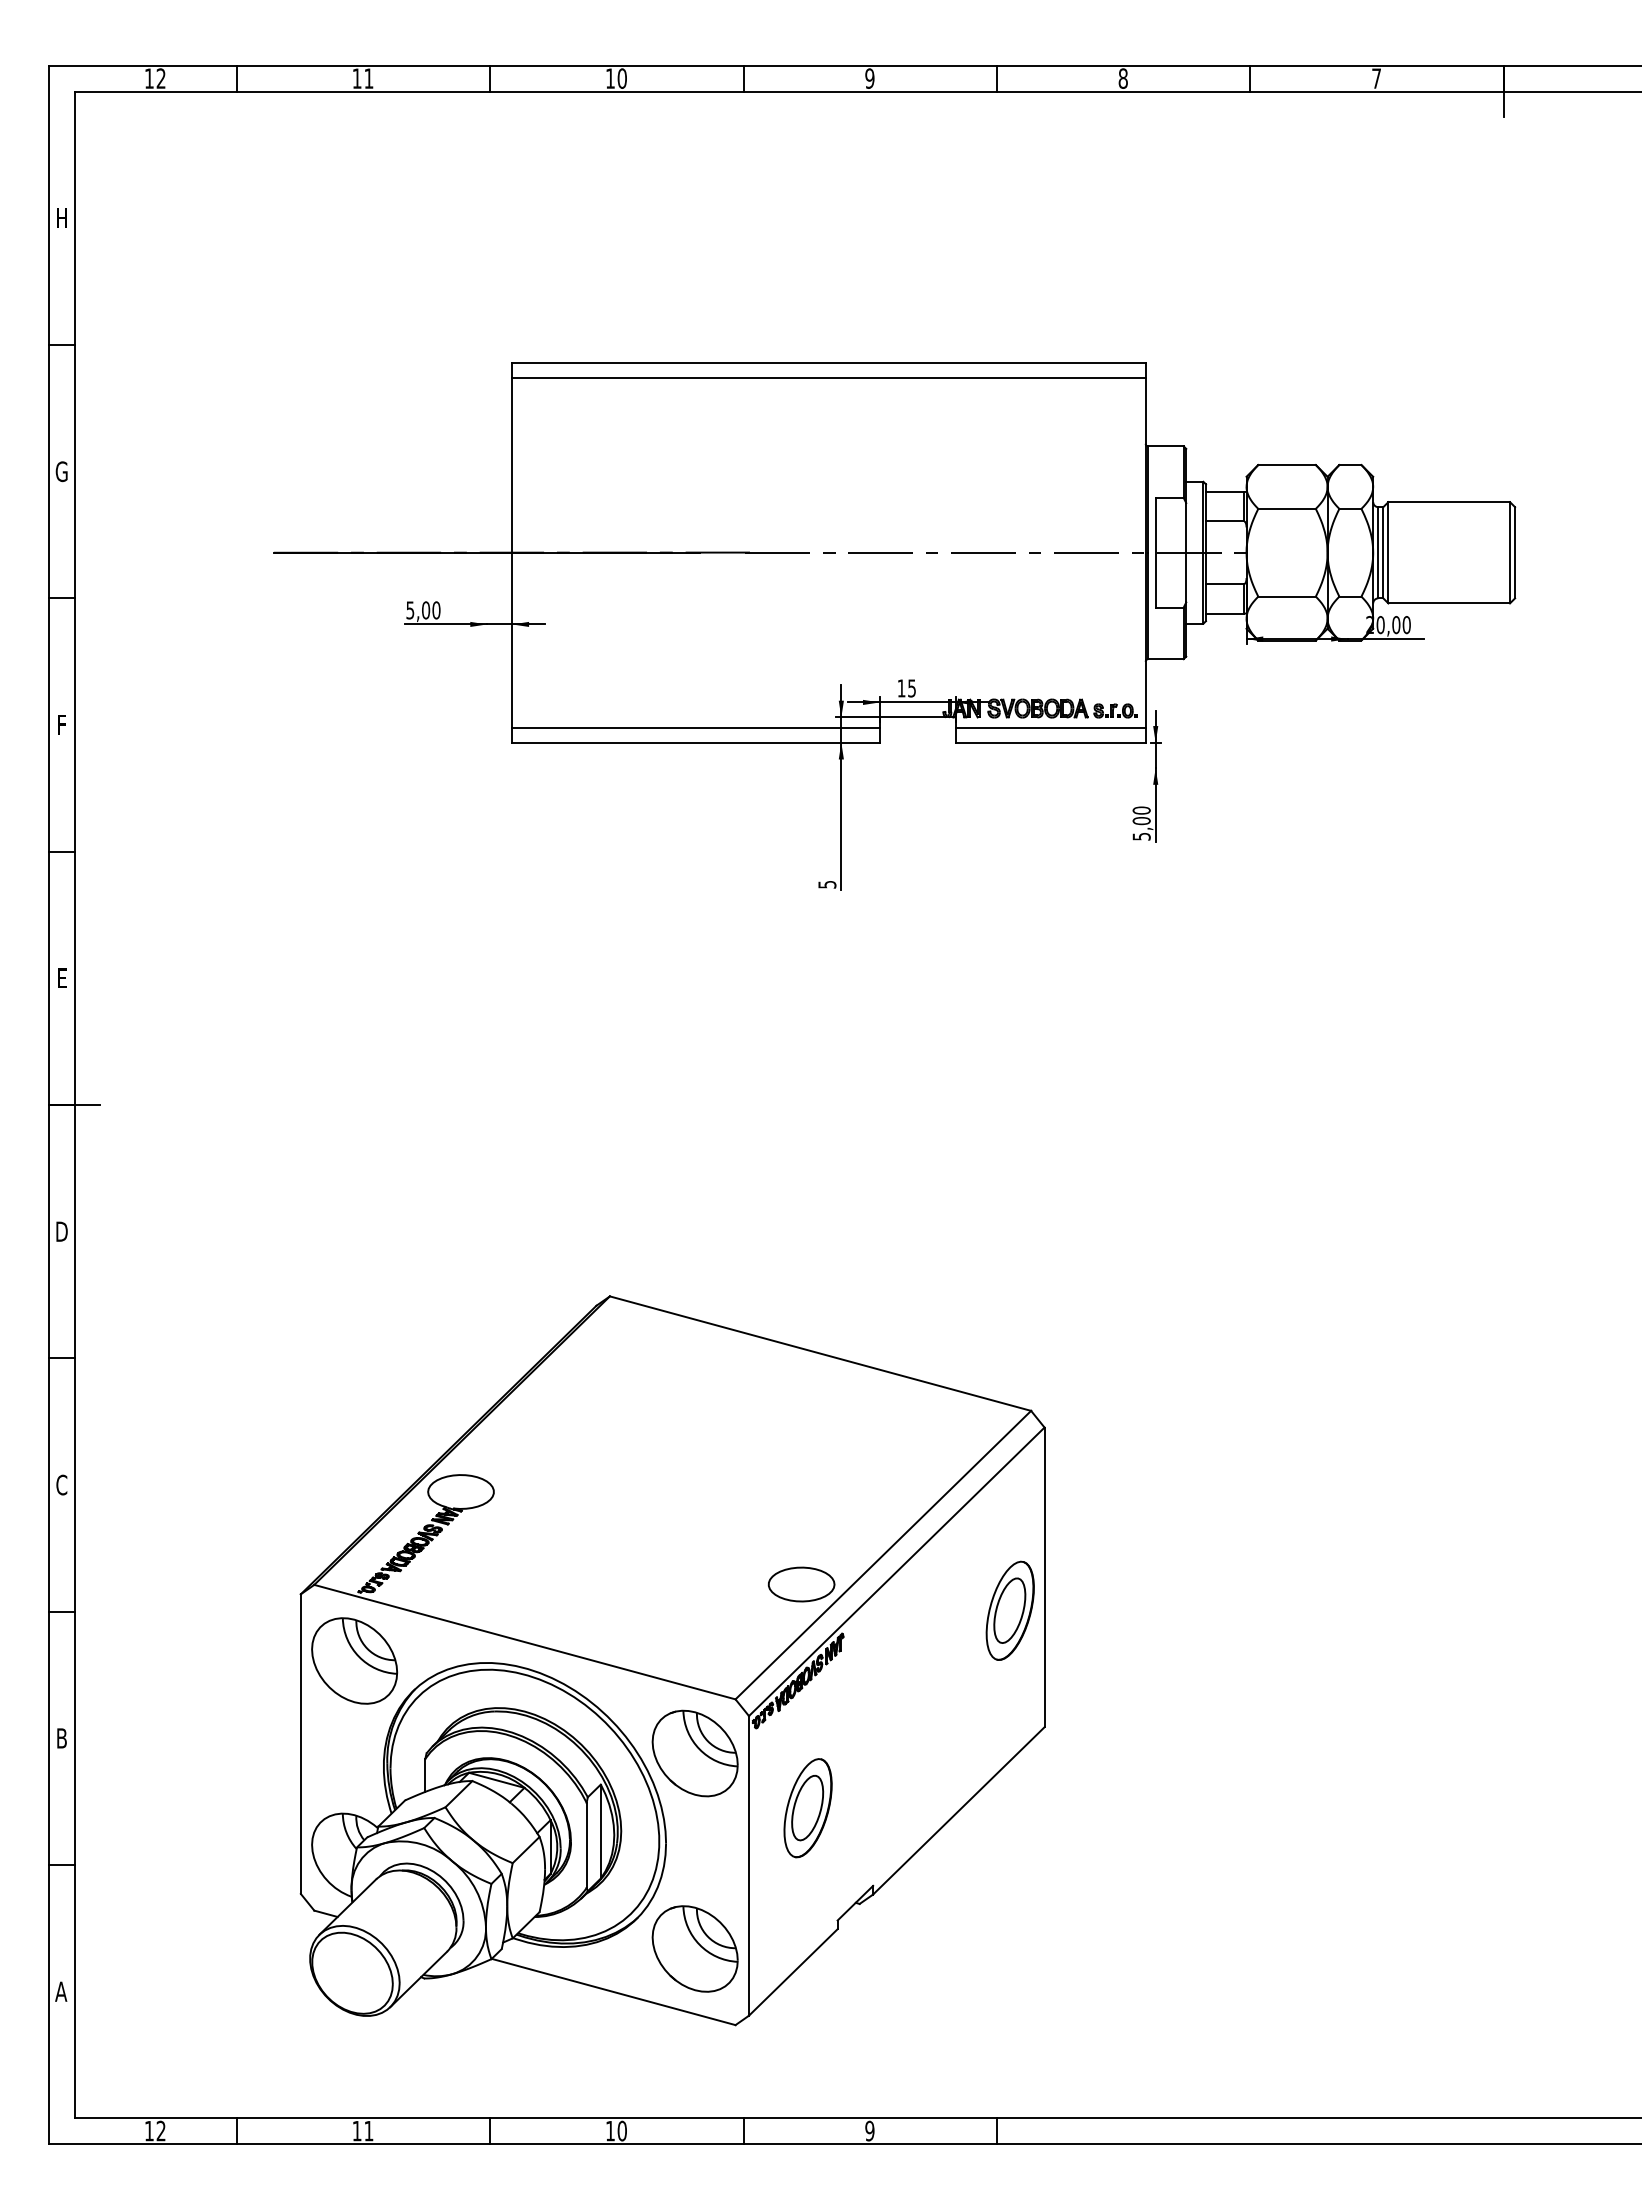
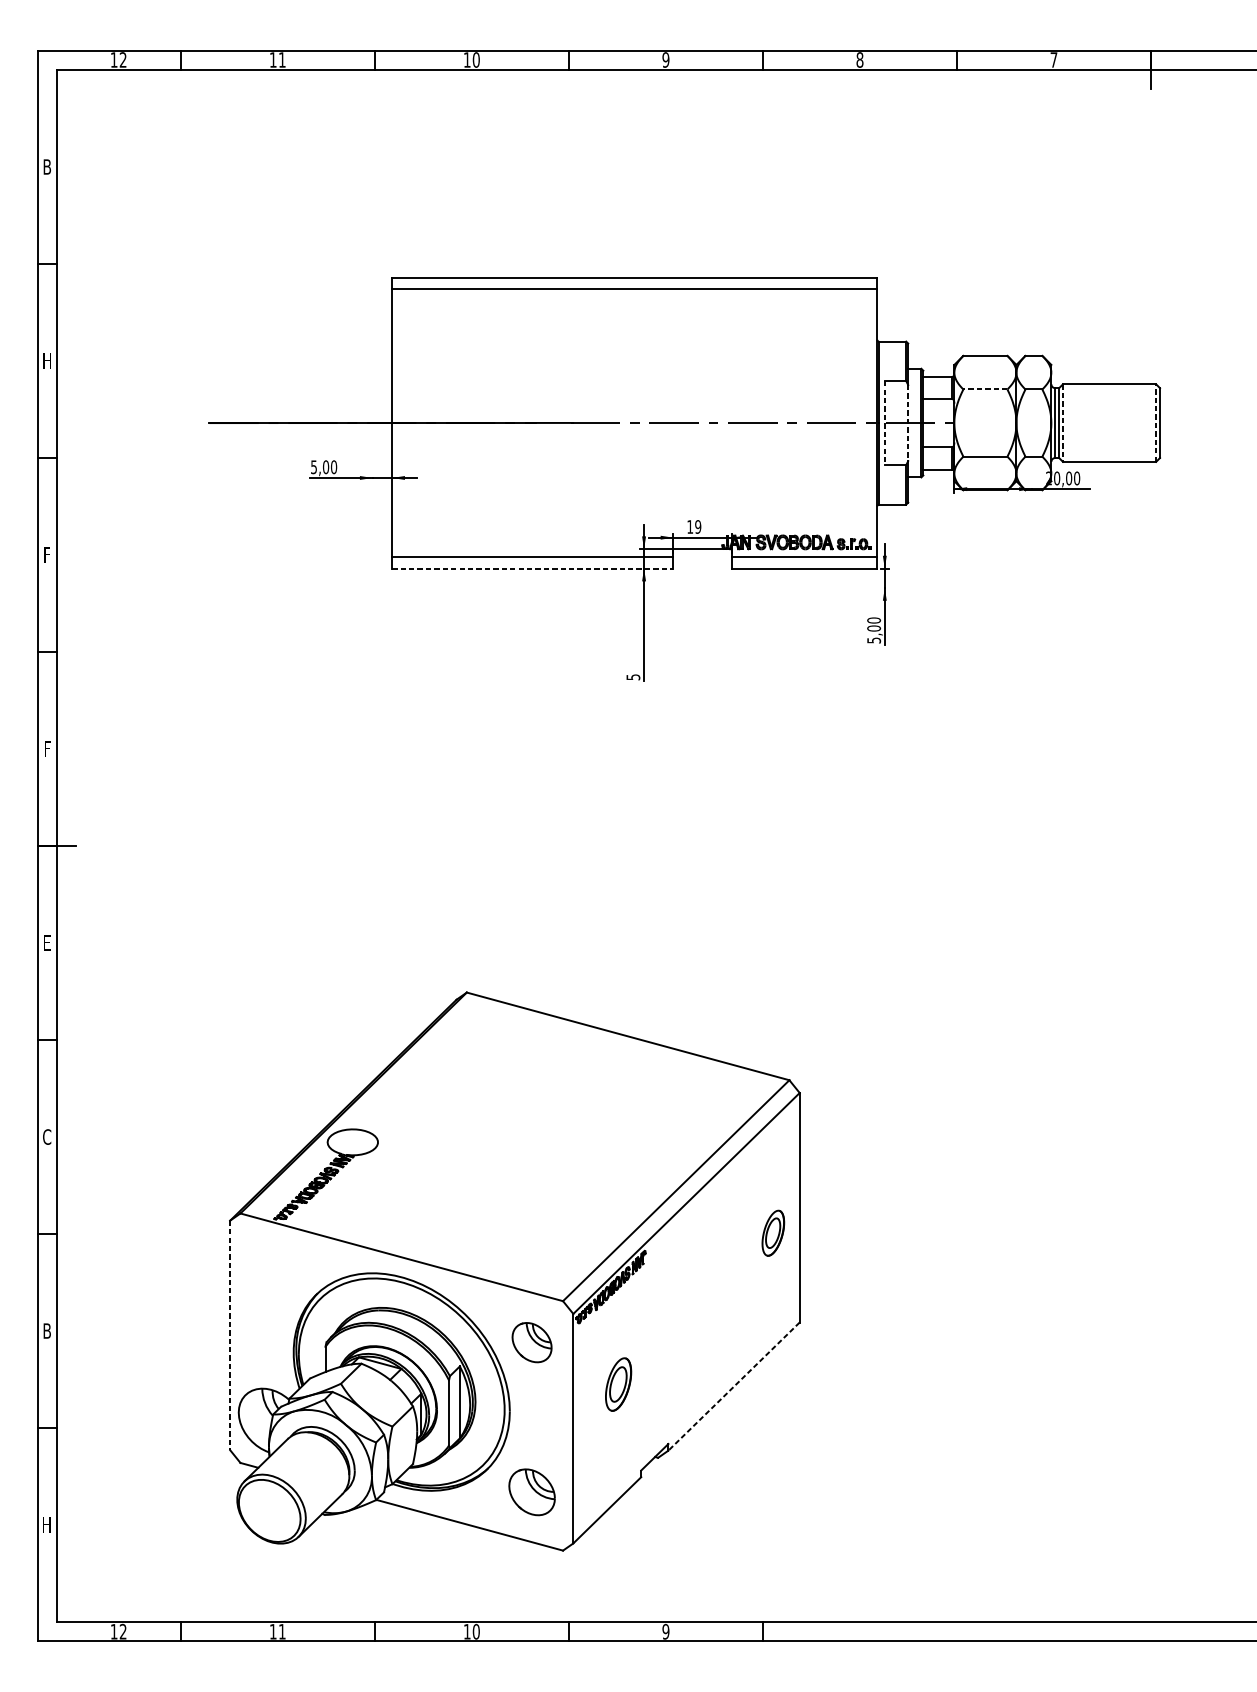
text: (61, 218) -> (46, 167), H -> B
text: (61, 471) -> (46, 360), G -> H
line: (1287, 508) -> (985, 389), solid -> dashed
line: (1155, 552) -> (884, 422), solid -> dashed
line: (1186, 552) -> (908, 422), solid -> dashed
line: (1388, 552) -> (1063, 422), solid -> dashed
line: (1510, 552) -> (1156, 422), solid -> dashed
text: (912, 688) -> (698, 527), 15 -> 19
line: (696, 742) -> (533, 568), solid -> dashed
text: (62, 977) -> (47, 748), E -> F
text: (61, 1231) -> (46, 942), D -> E
part: (801, 1584) -> (613, 1213), removed
part: (1009, 1610) -> (772, 1233), size x0.6
part: (354, 1660) -> (271, 1271), removed
line: (300, 1744) -> (229, 1335), solid -> dashed
part: (694, 1753) -> (531, 1342), size x0.6
part: (807, 1808) -> (618, 1384), size x0.7
line: (958, 1810) -> (733, 1386), solid -> dashed
part: (694, 1948) -> (531, 1491), size x0.7
text: (61, 1991) -> (46, 1524), A -> H

